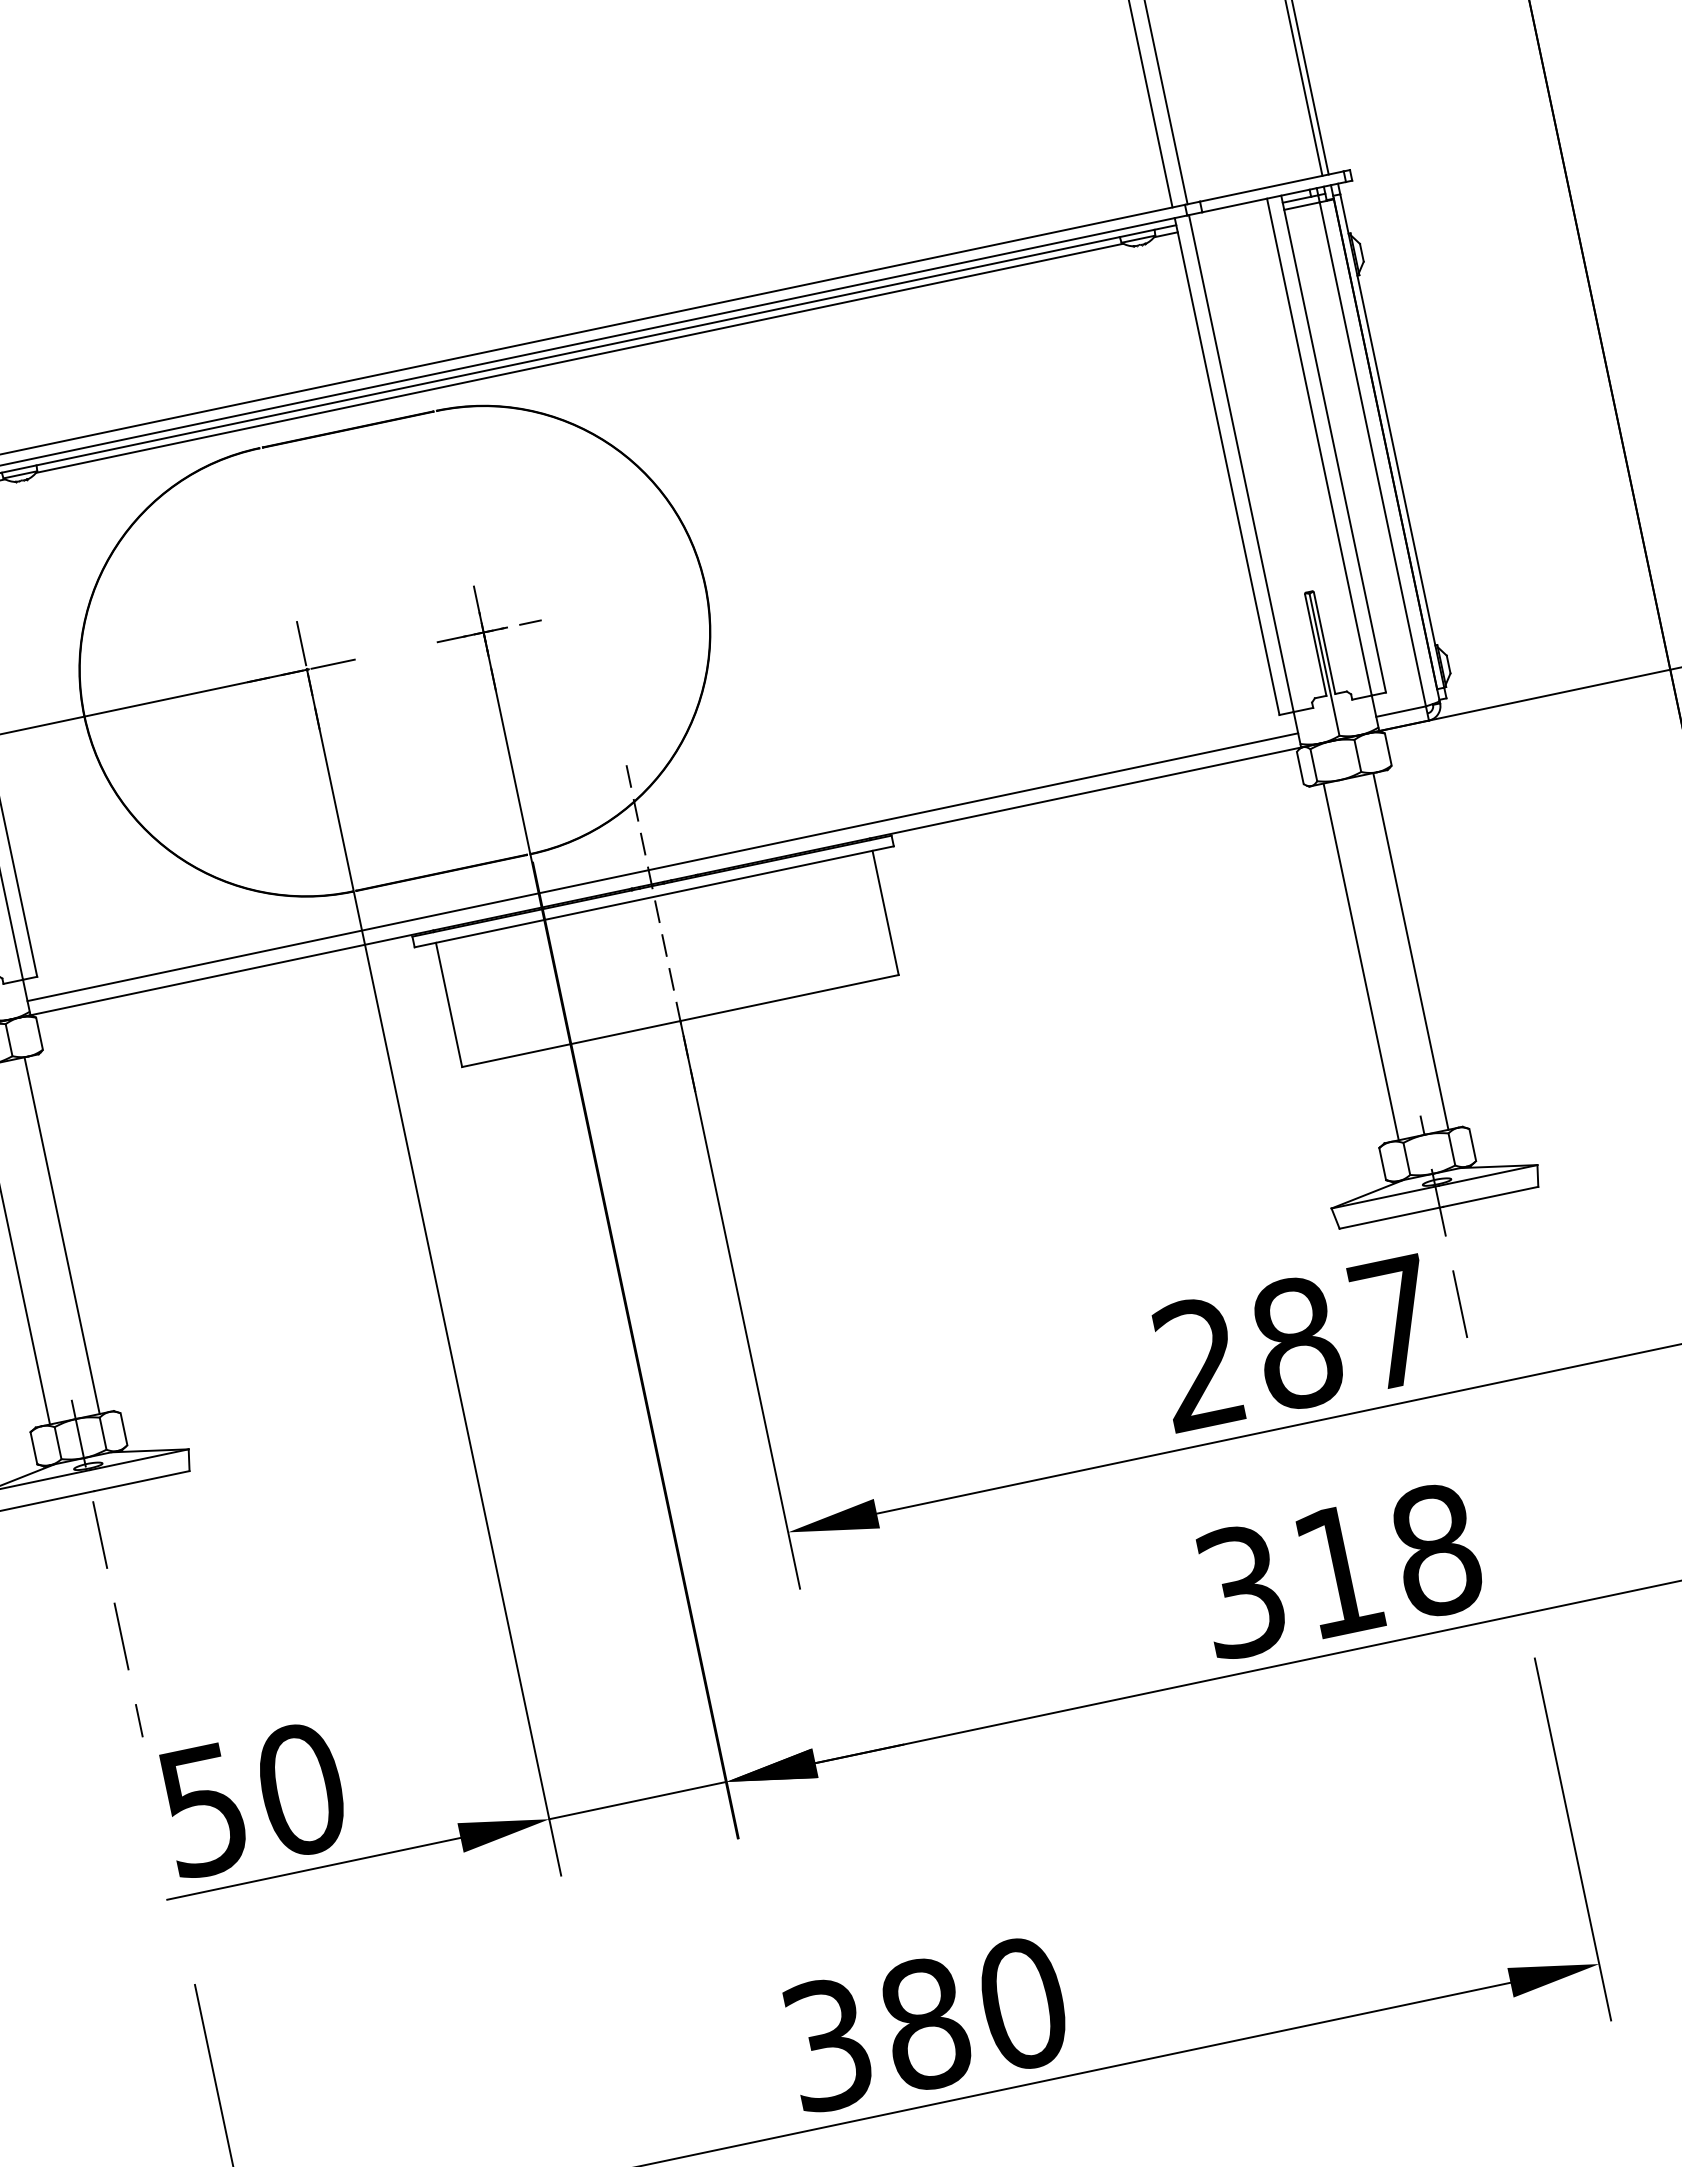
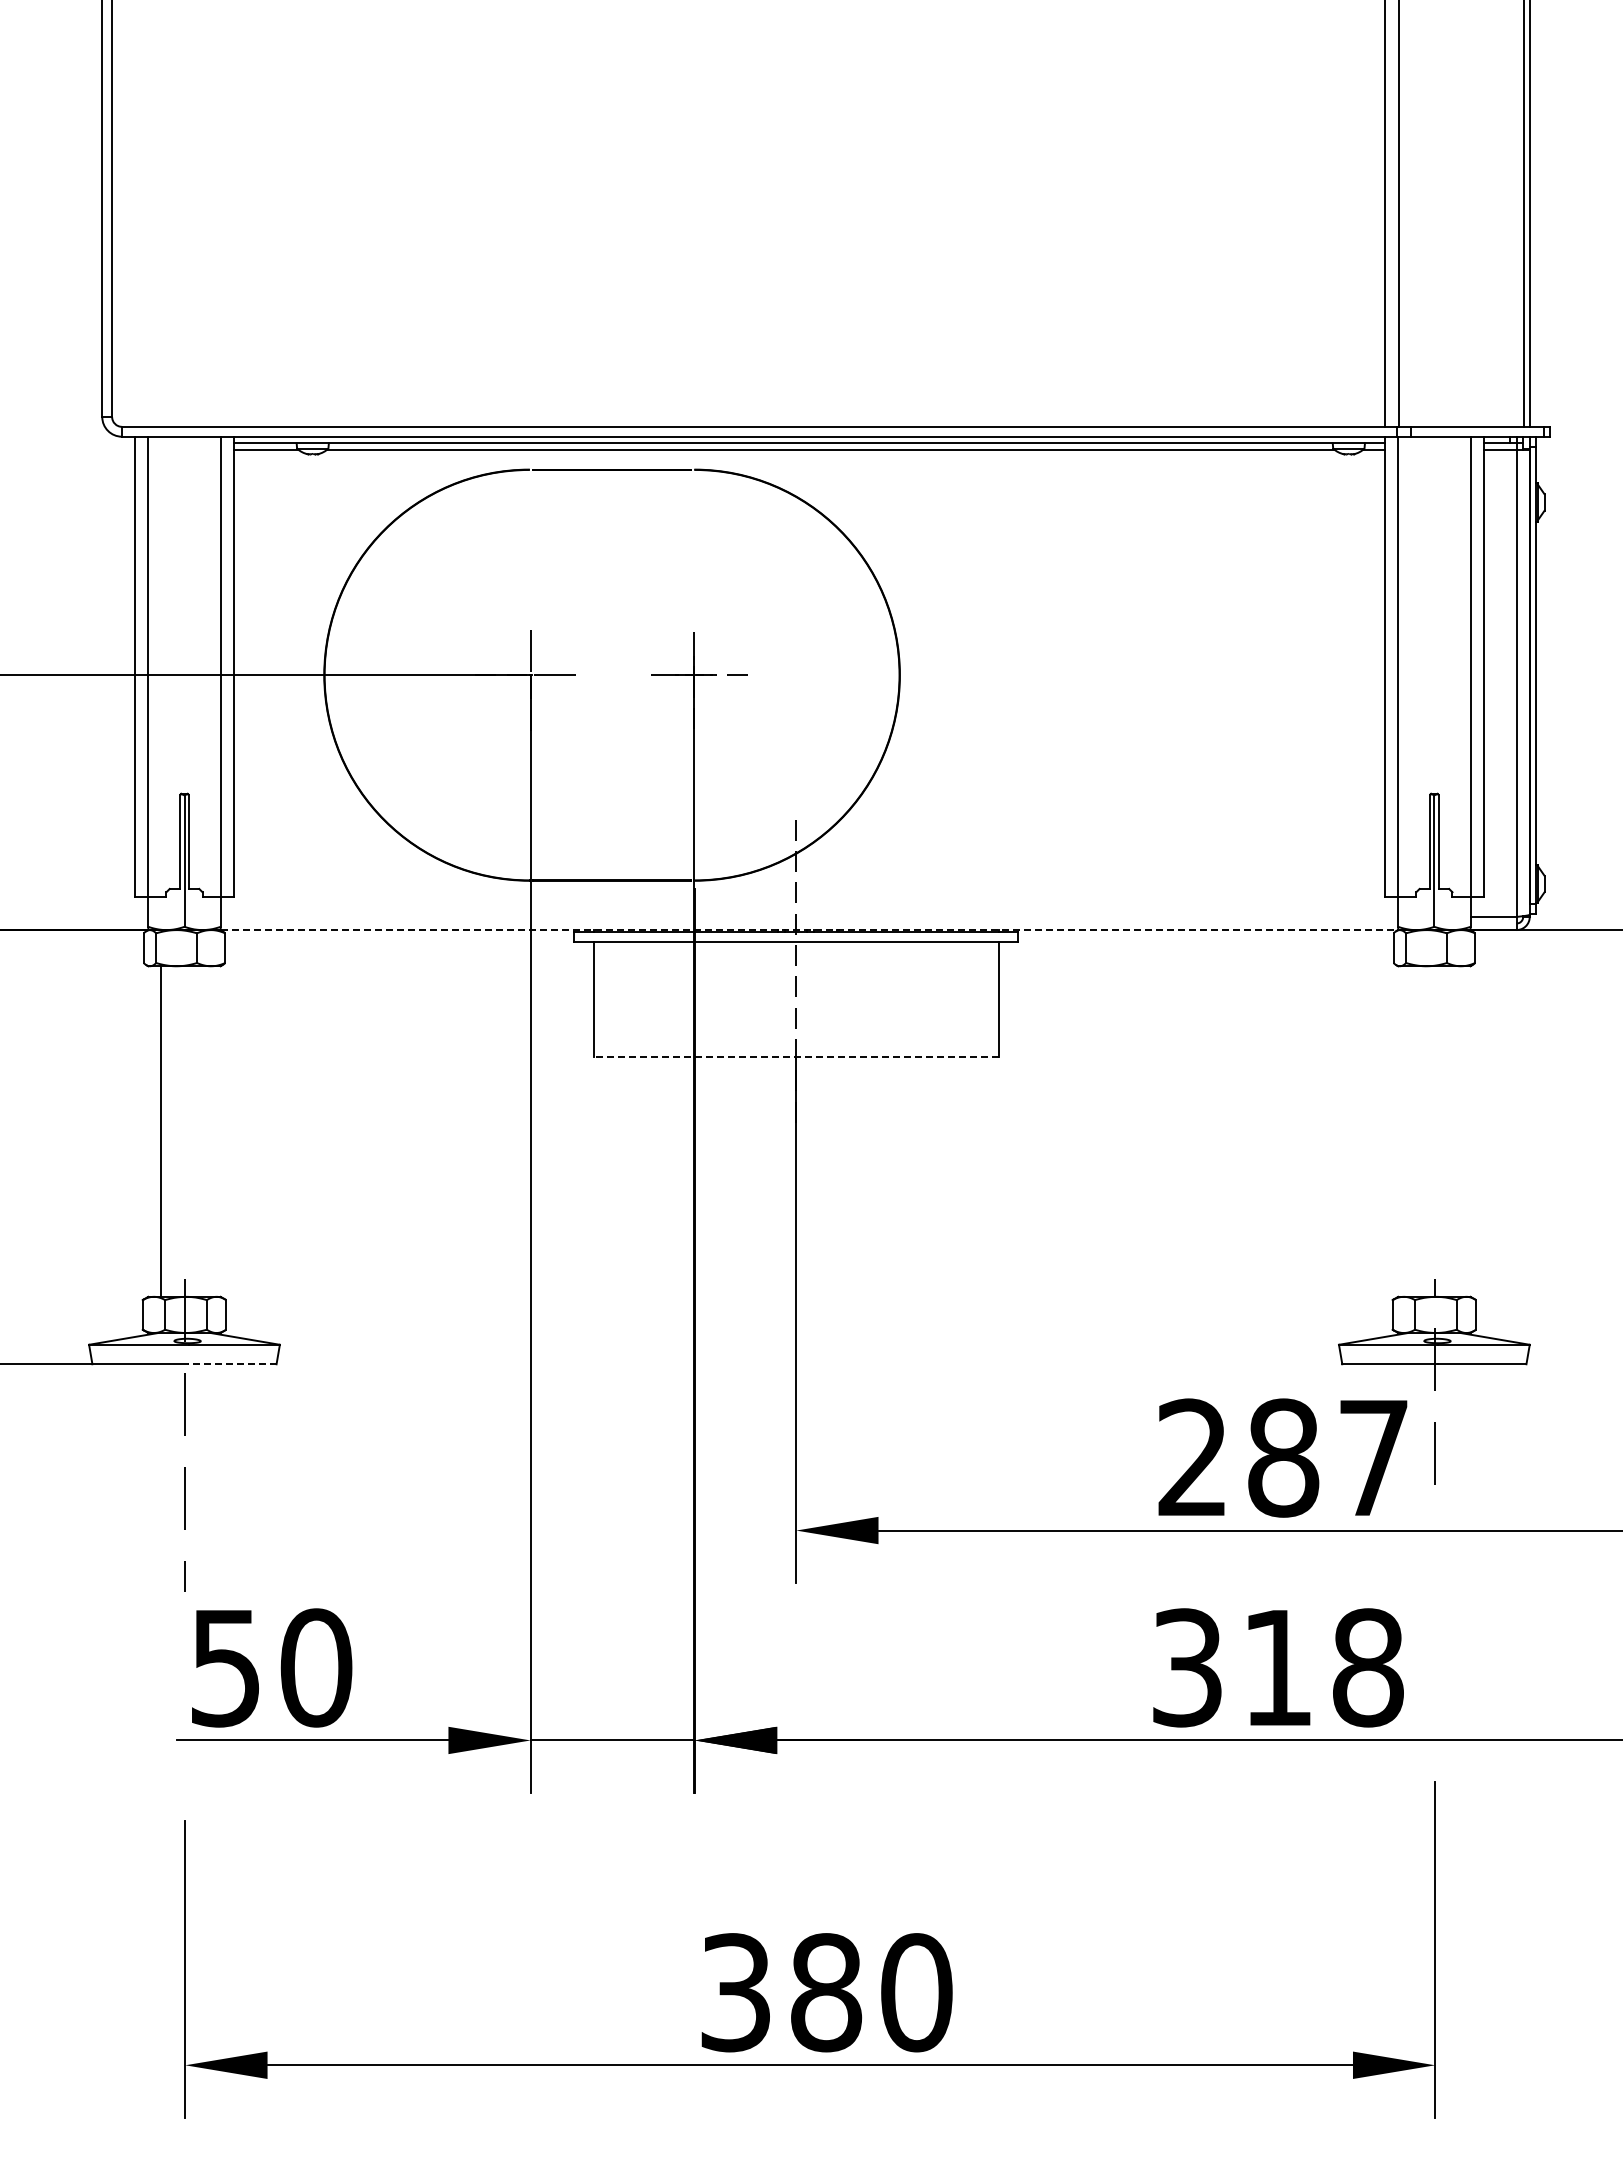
line: (662, 866) -> (809, 916), removed
line: (665, 881) -> (809, 930), solid -> dashed
line: (1410, 951) -> (1457, 1131), removed
line: (1361, 961) -> (1411, 1131), removed
line: (679, 1020) -> (795, 1056), solid -> dashed
line: (62, 1235) -> (207, 1131), removed
line: (142, 1481) -> (232, 1364), solid -> dashed

